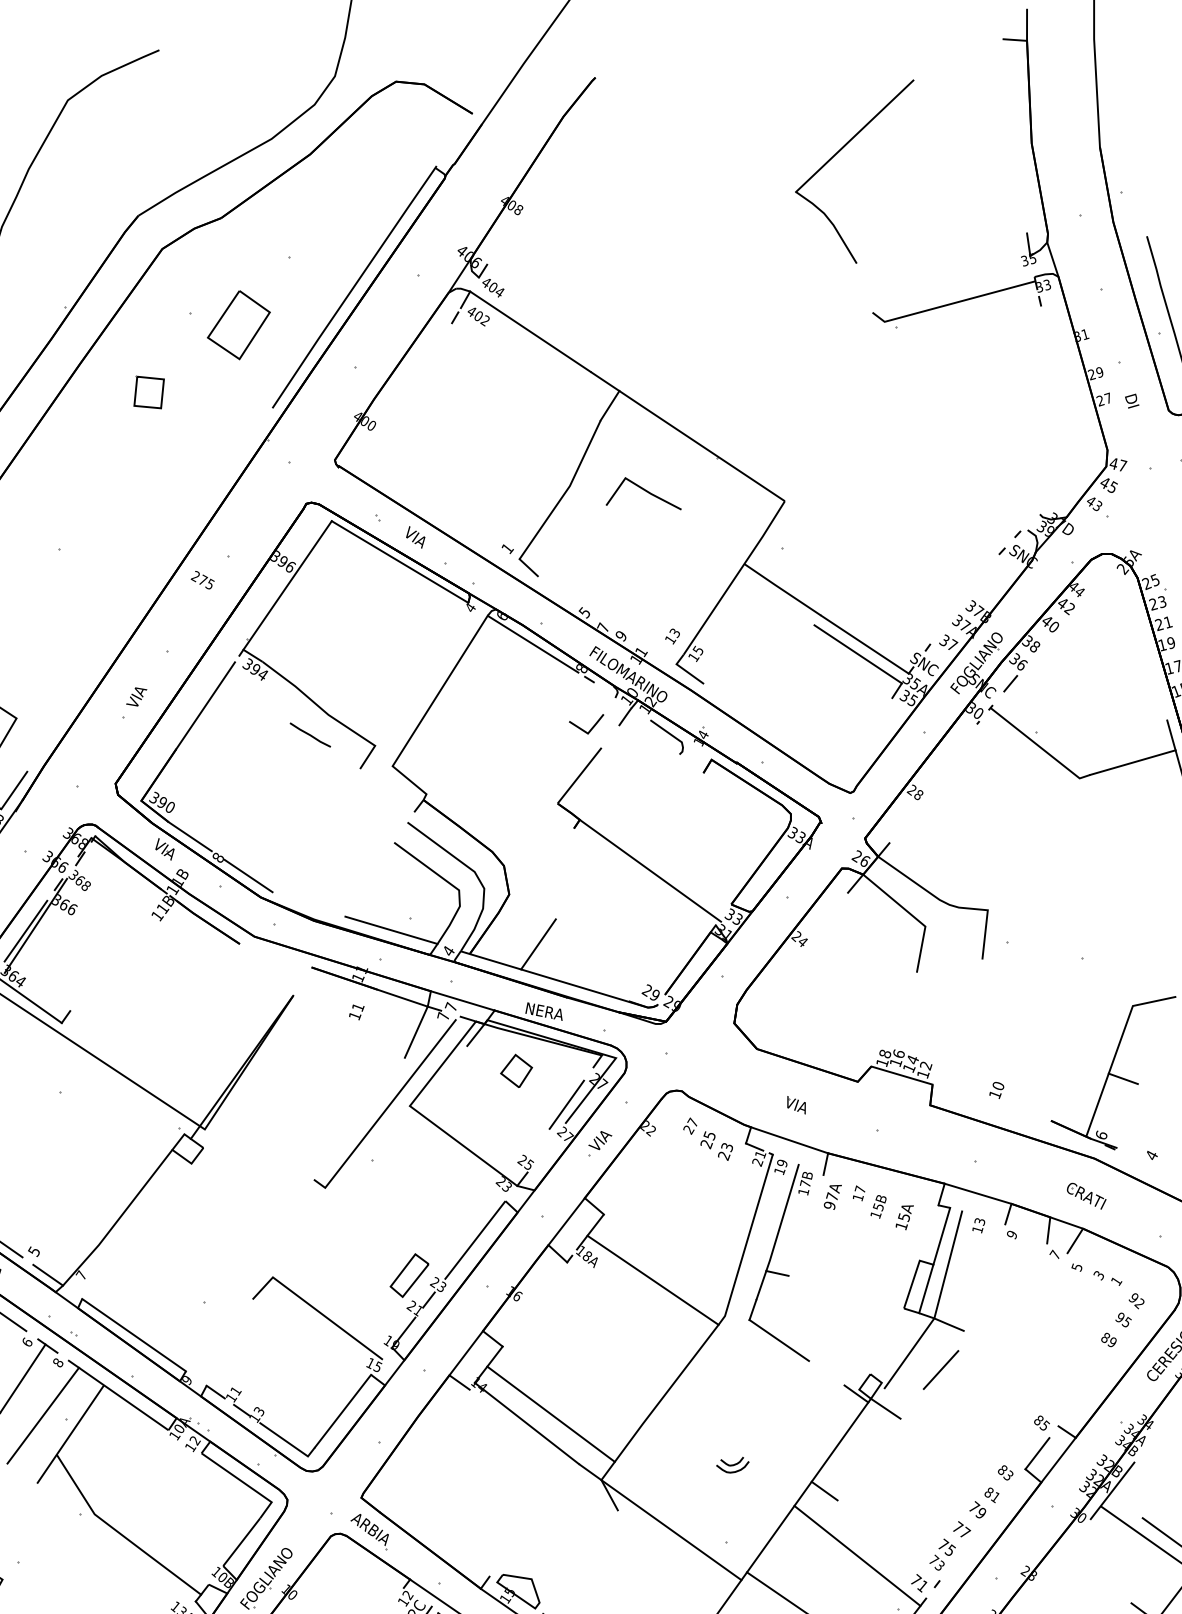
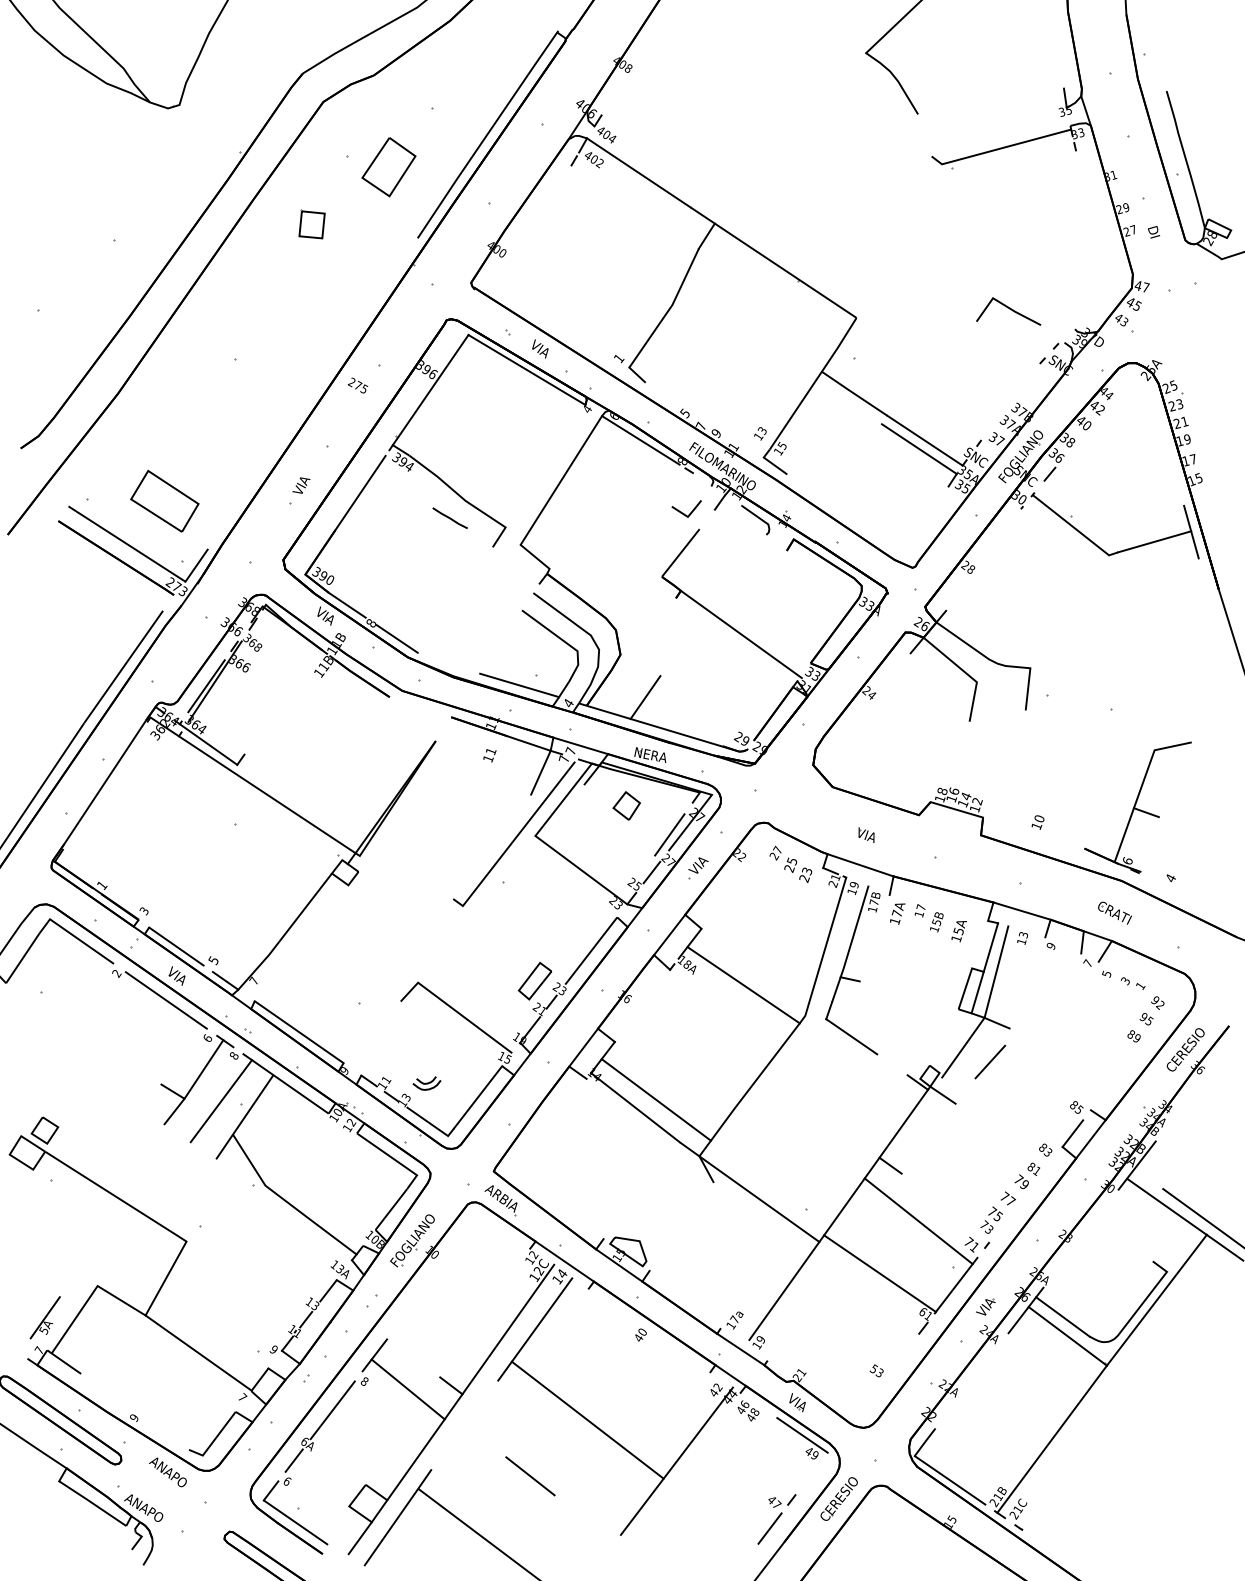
line: (644, 491) -> (1009, 309), moved
line: (545, 1148) -> (651, 872), added
text: (830, 1205) -> (895, 921), 97A -> 17A
part: (732, 1465) -> (426, 1083), moved

